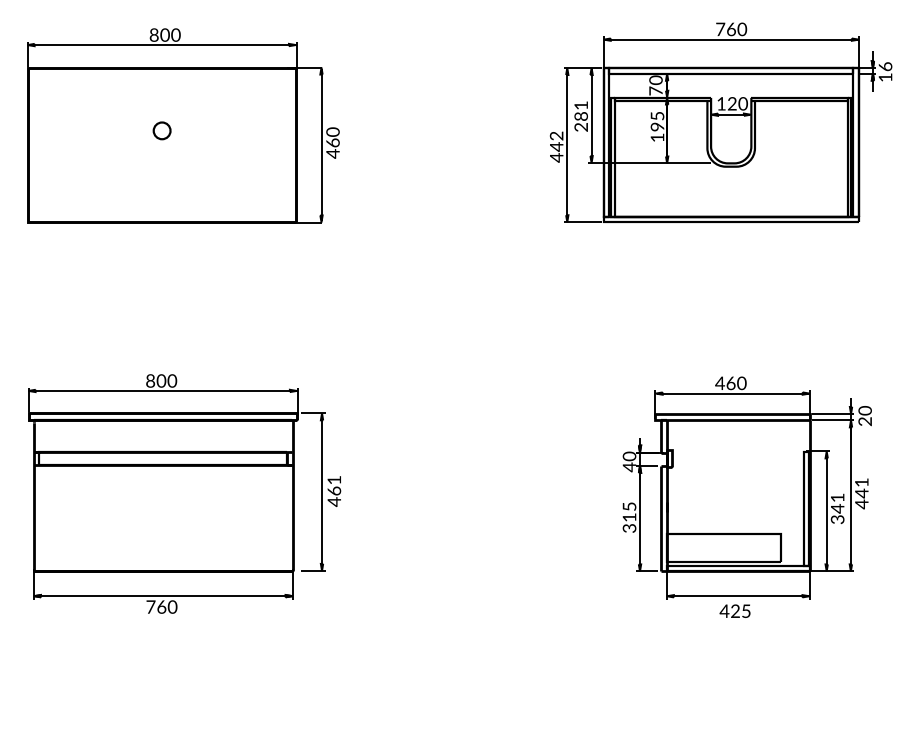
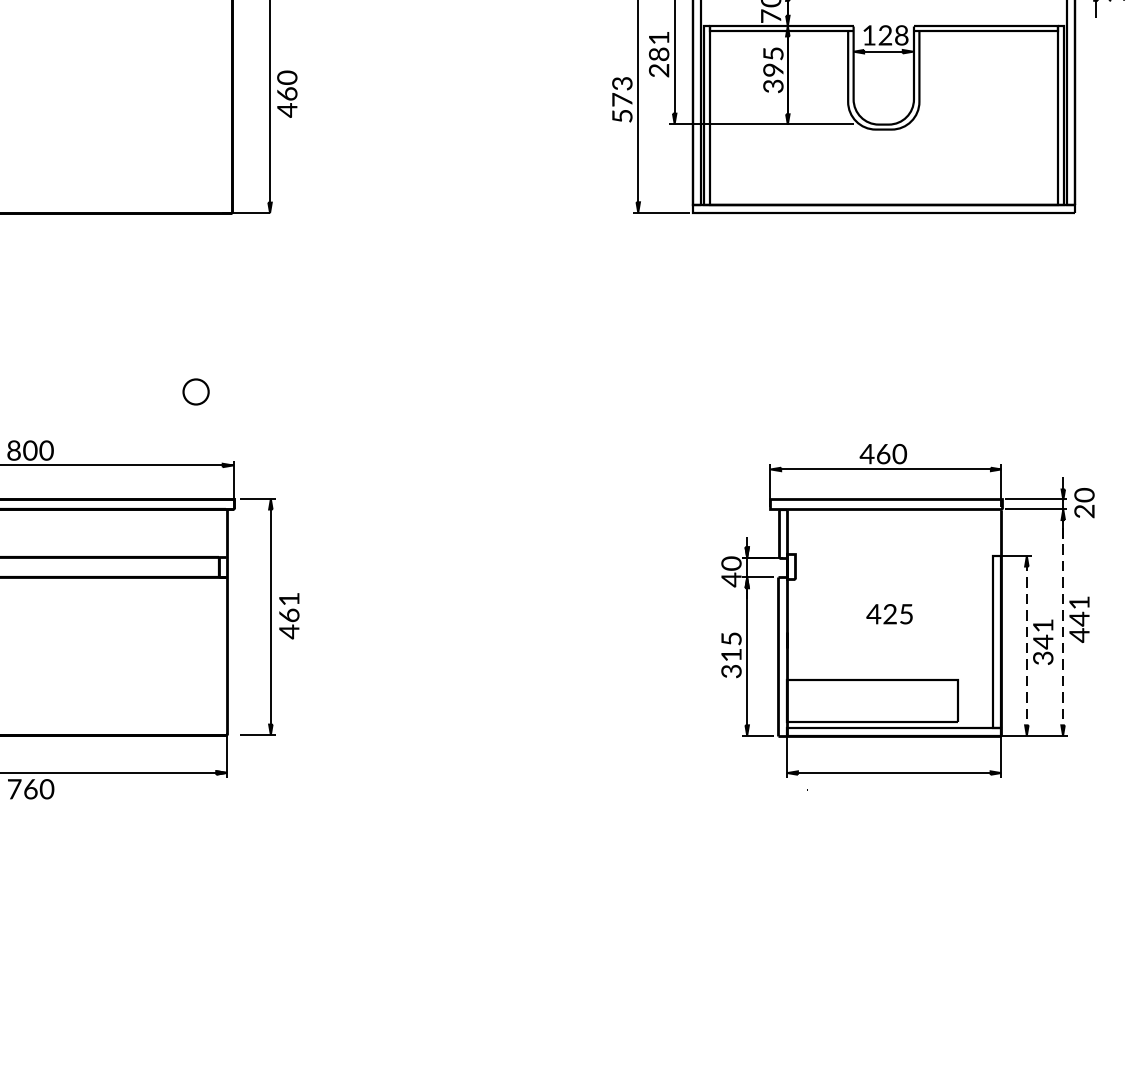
text: (742, 104) -> (900, 36), 120 -> 128
part: (161, 130) -> (195, 391), moved
text: (657, 137) -> (773, 85), 195 -> 395
text: (556, 146) -> (622, 99), 442 -> 573
line: (851, 495) -> (1063, 622), solid -> dashed
line: (826, 513) -> (1026, 649), solid -> dashed
text: (734, 610) -> (888, 613), moved

